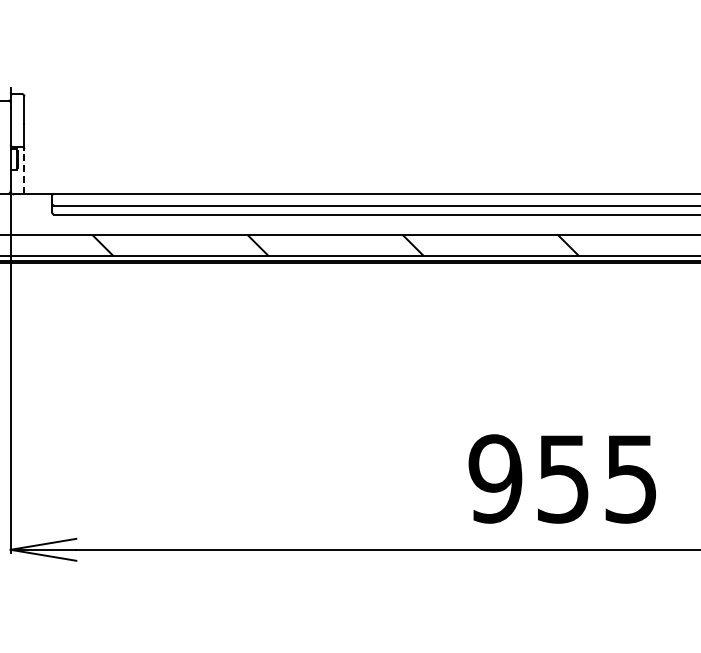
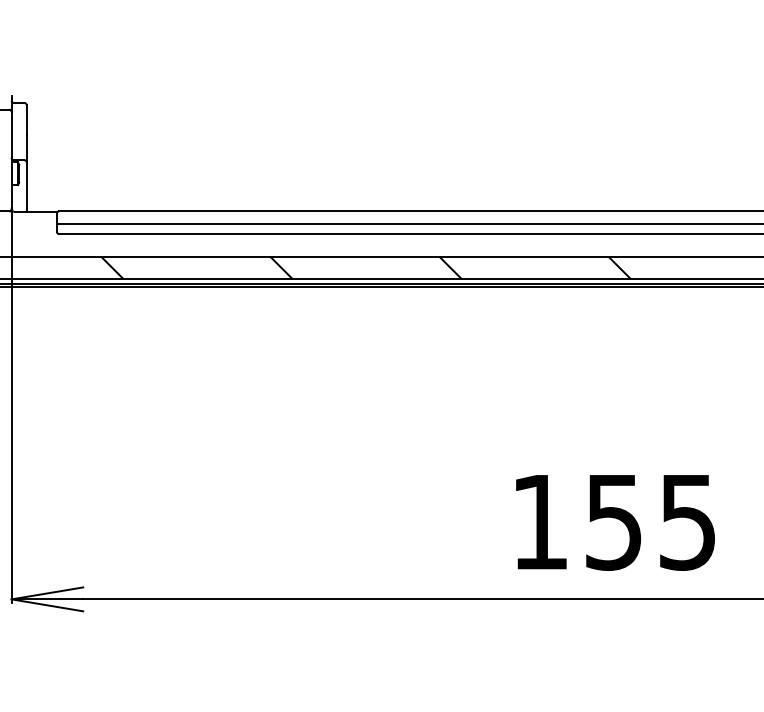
line: (24, 171) -> (26, 187), dashed -> solid
text: (495, 478) -> (540, 521), 955 -> 155

